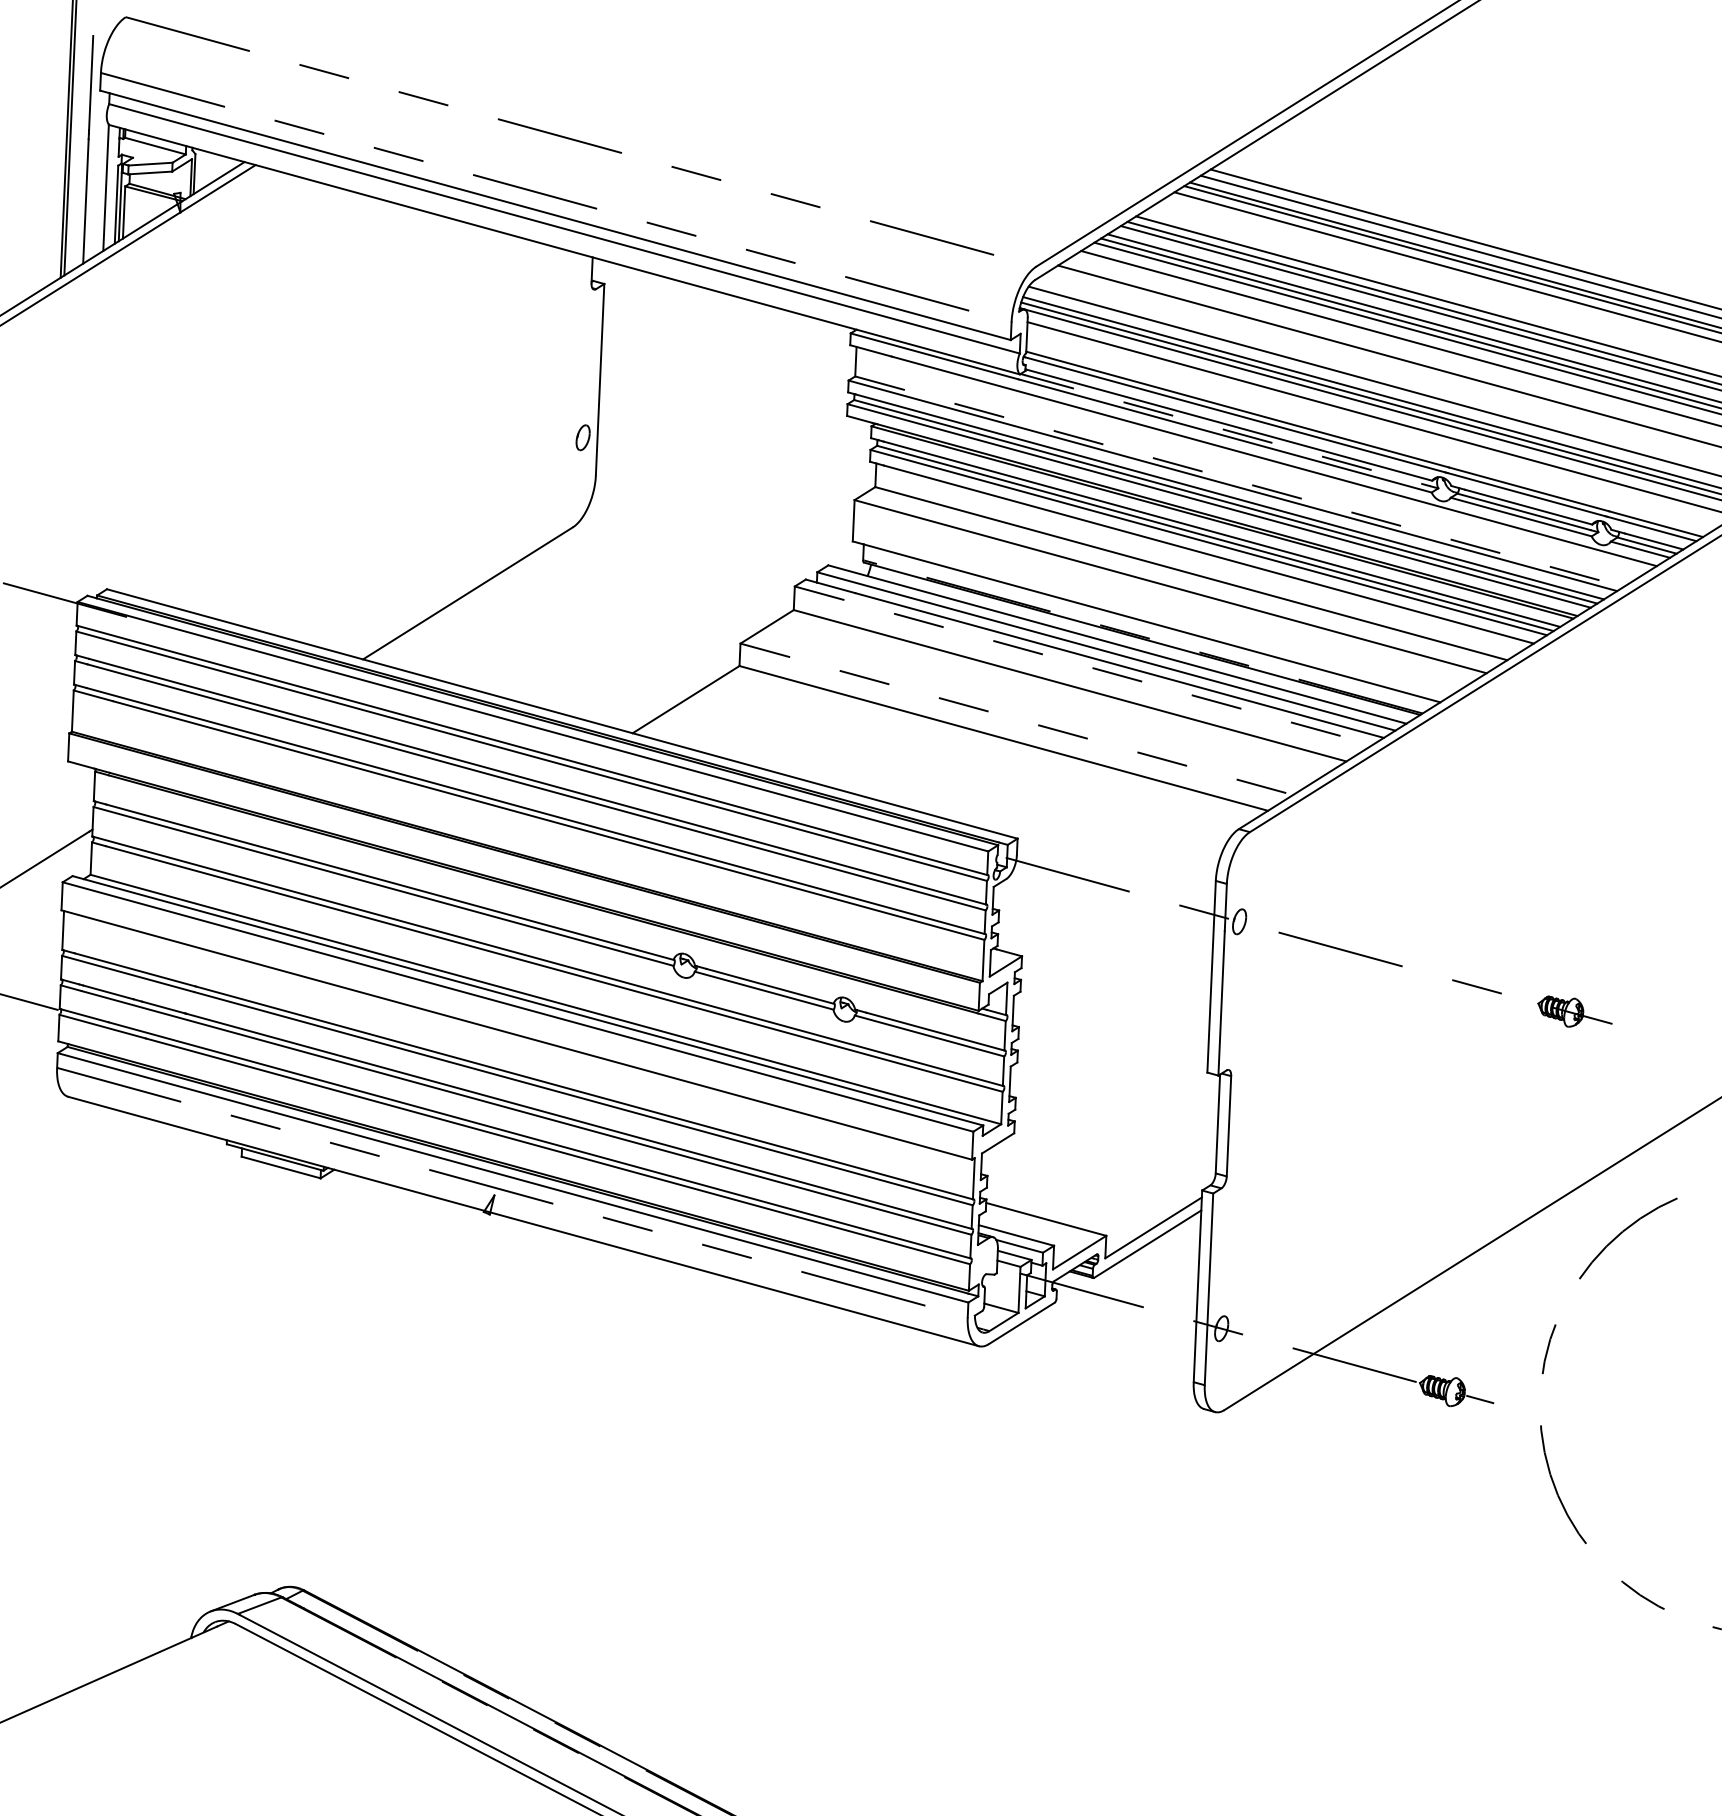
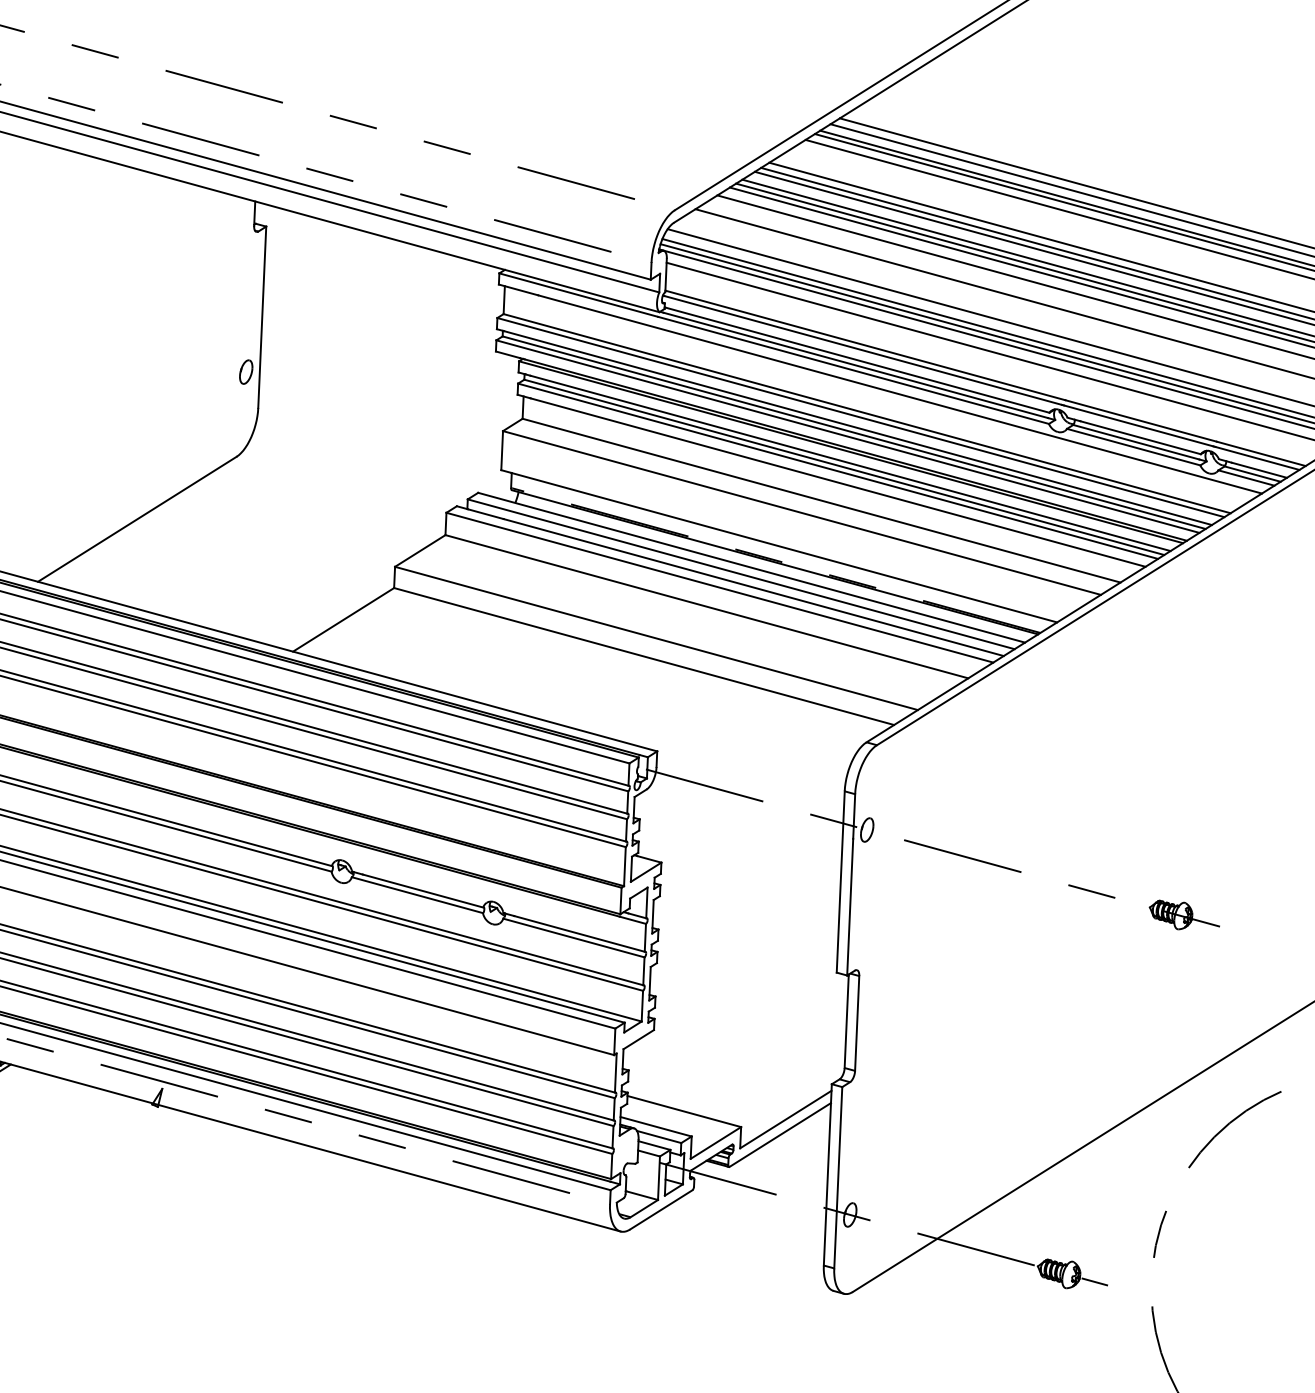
line: (1227, 430) -> (855, 365), dashed -> solid
line: (1240, 481) -> (868, 413), dashed -> solid
line: (1083, 665) -> (719, 587), dashed -> solid
line: (1016, 719) -> (656, 638), dashed -> solid

